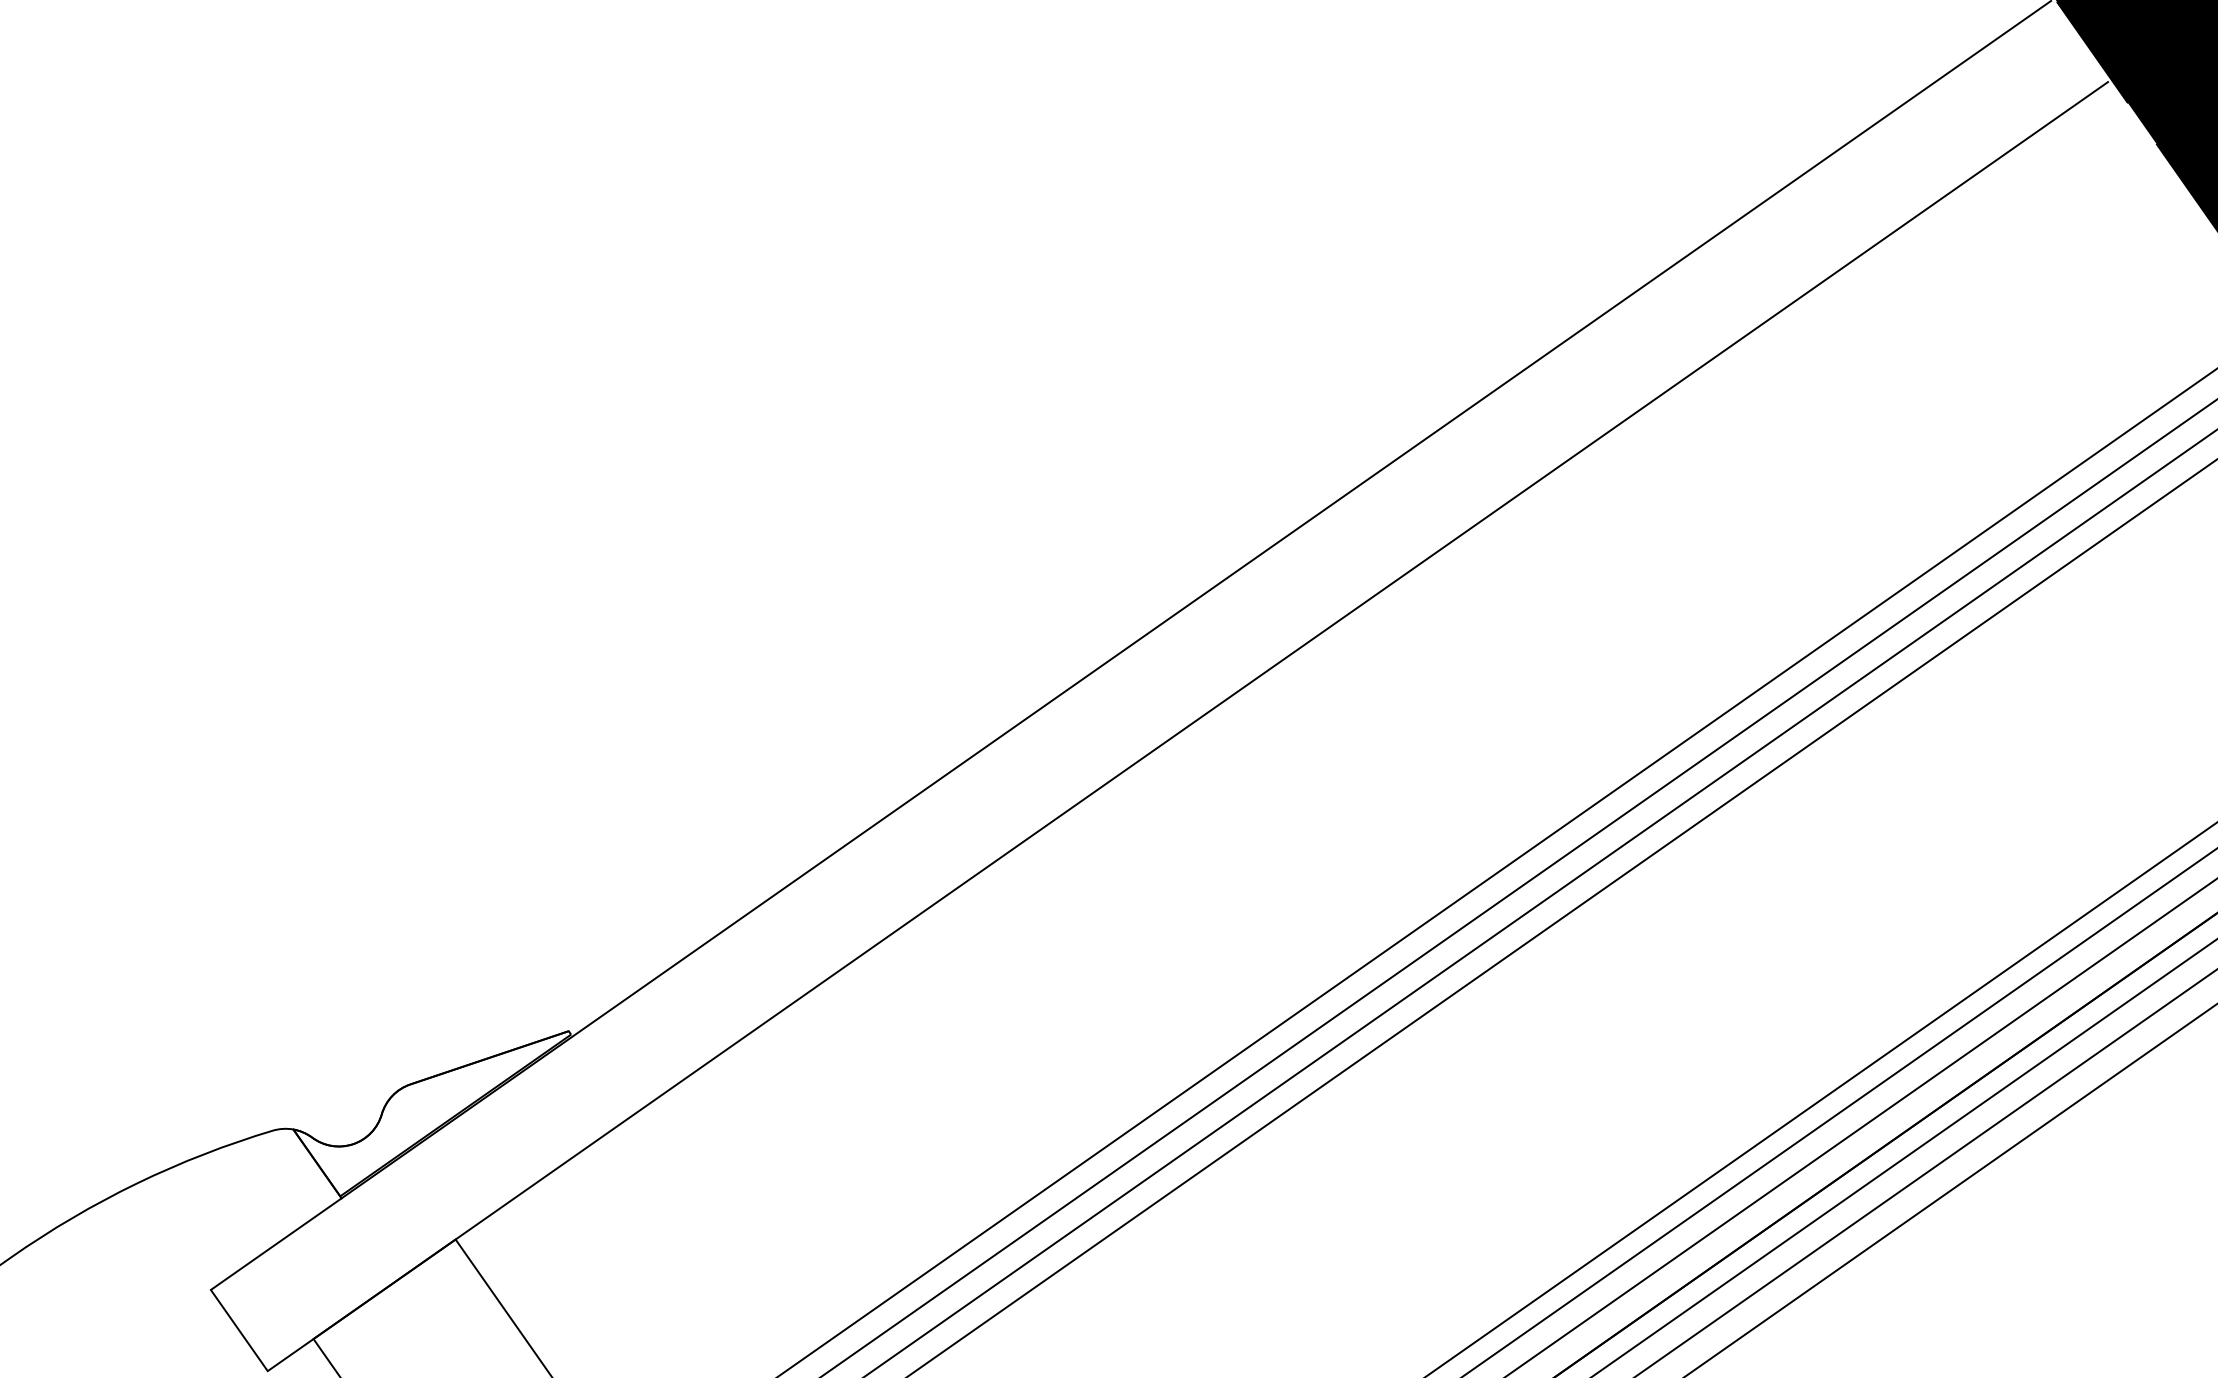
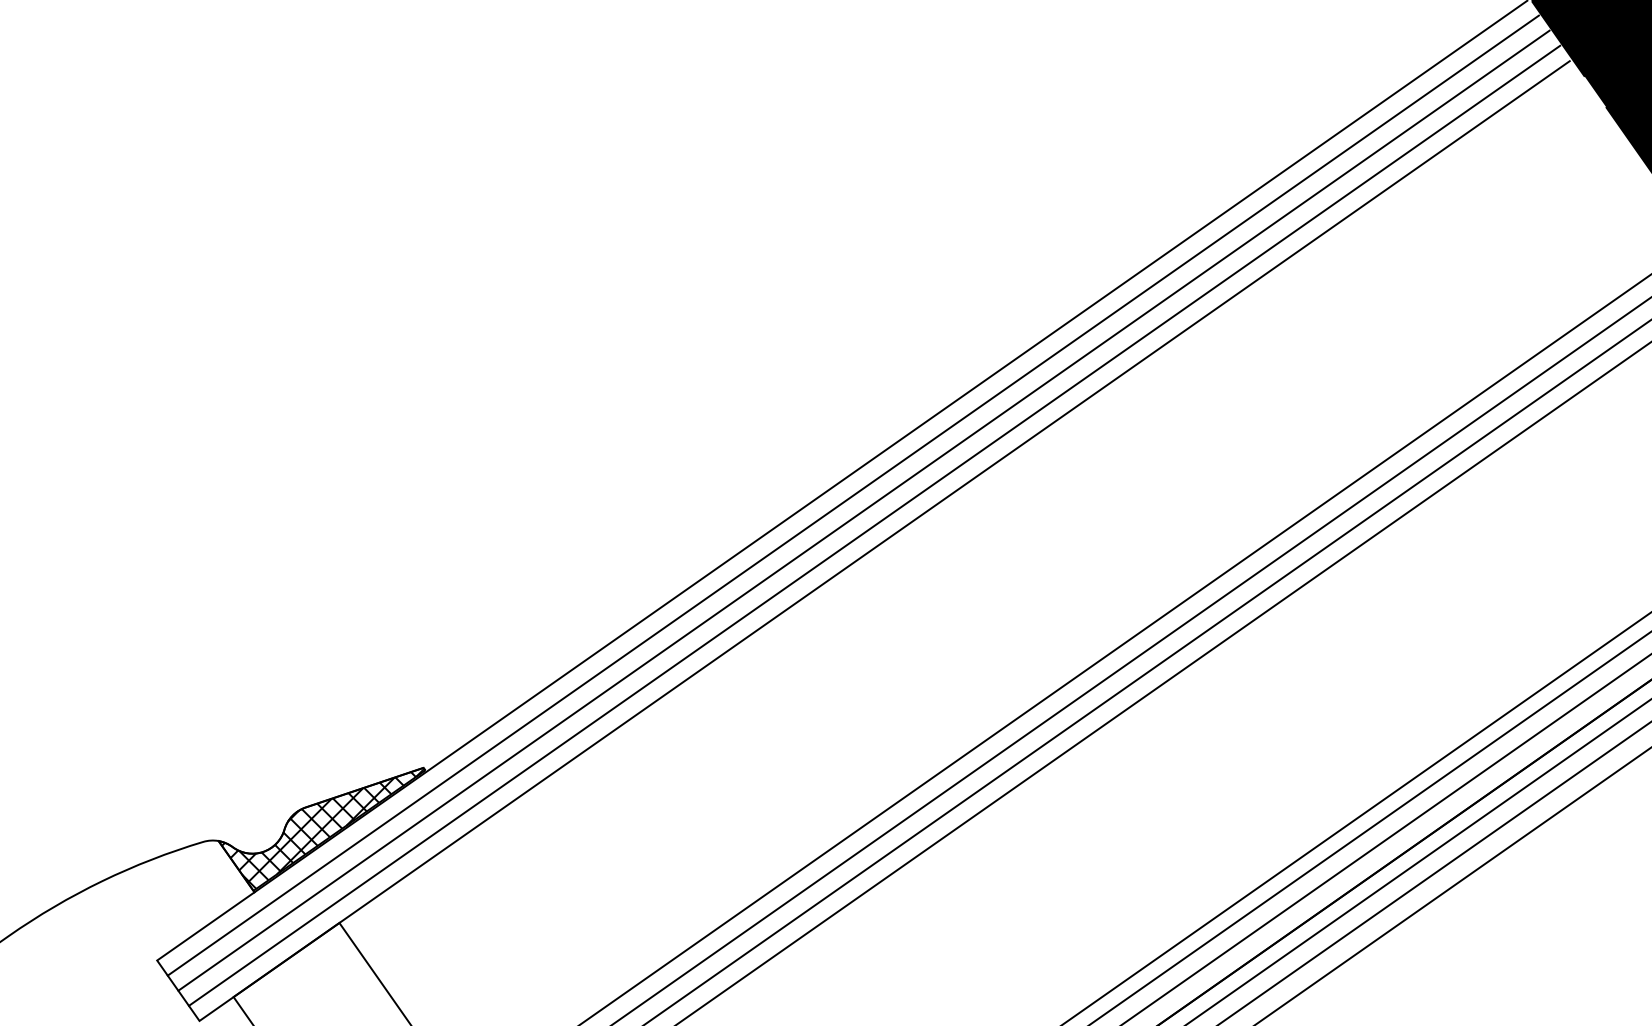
line: (1145, 665) -> (853, 495), added
line: (1159, 685) -> (863, 510), added
line: (1173, 705) -> (874, 525), added
hatch: (433, 1112) -> (322, 828), added

